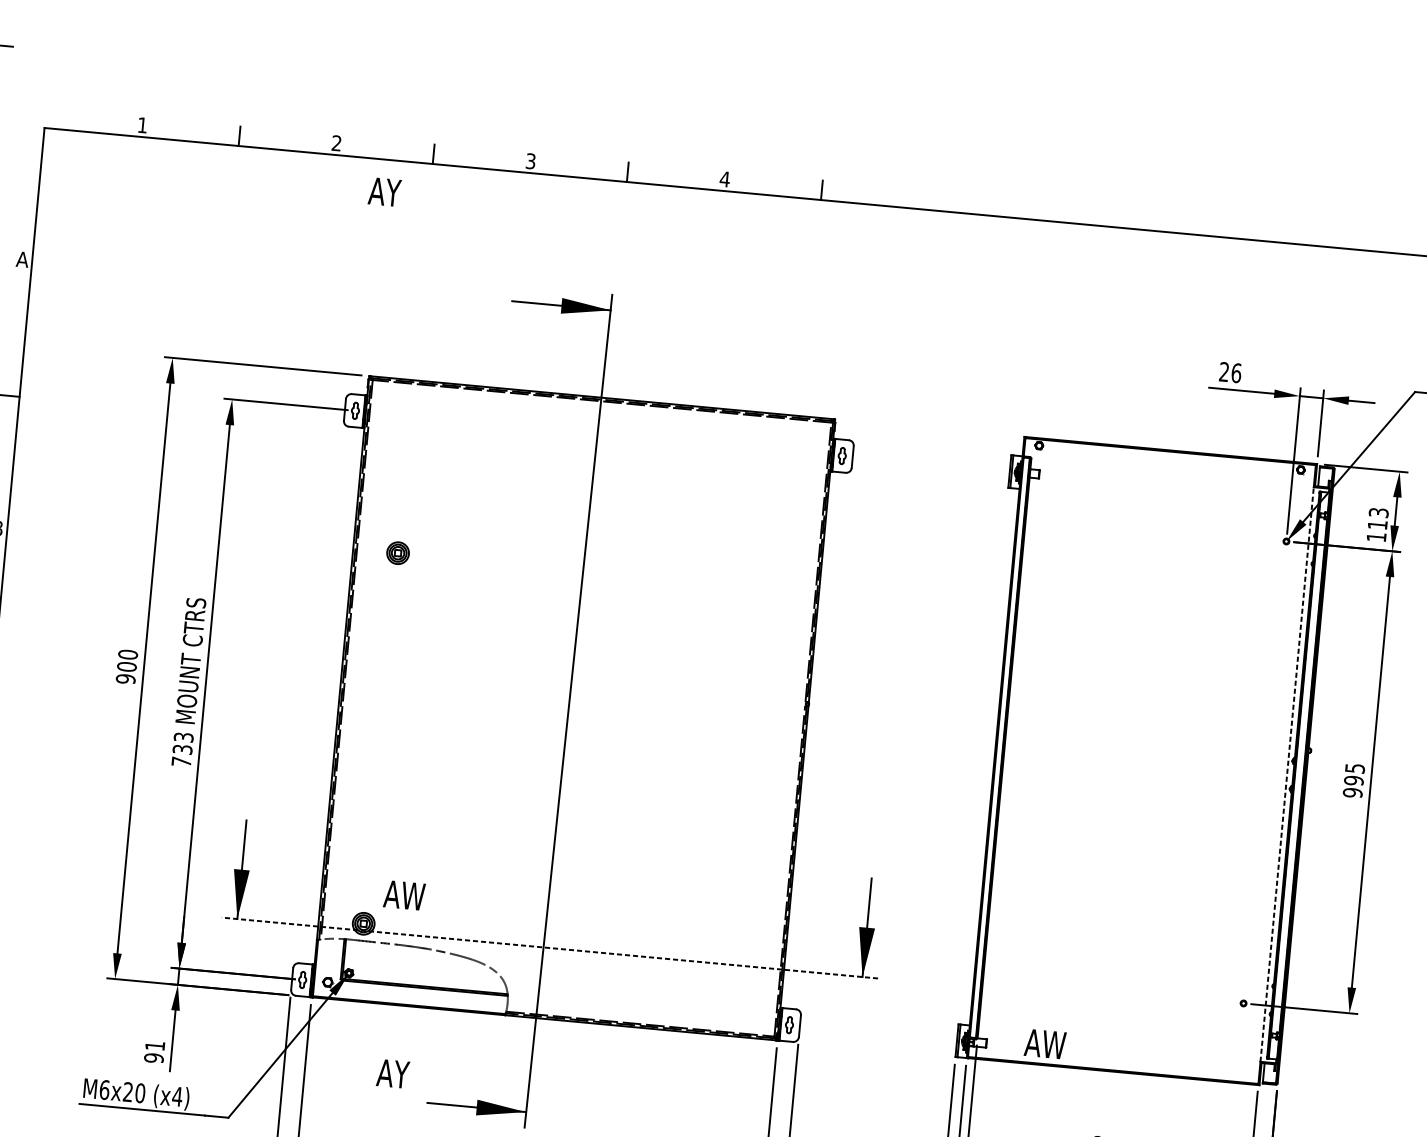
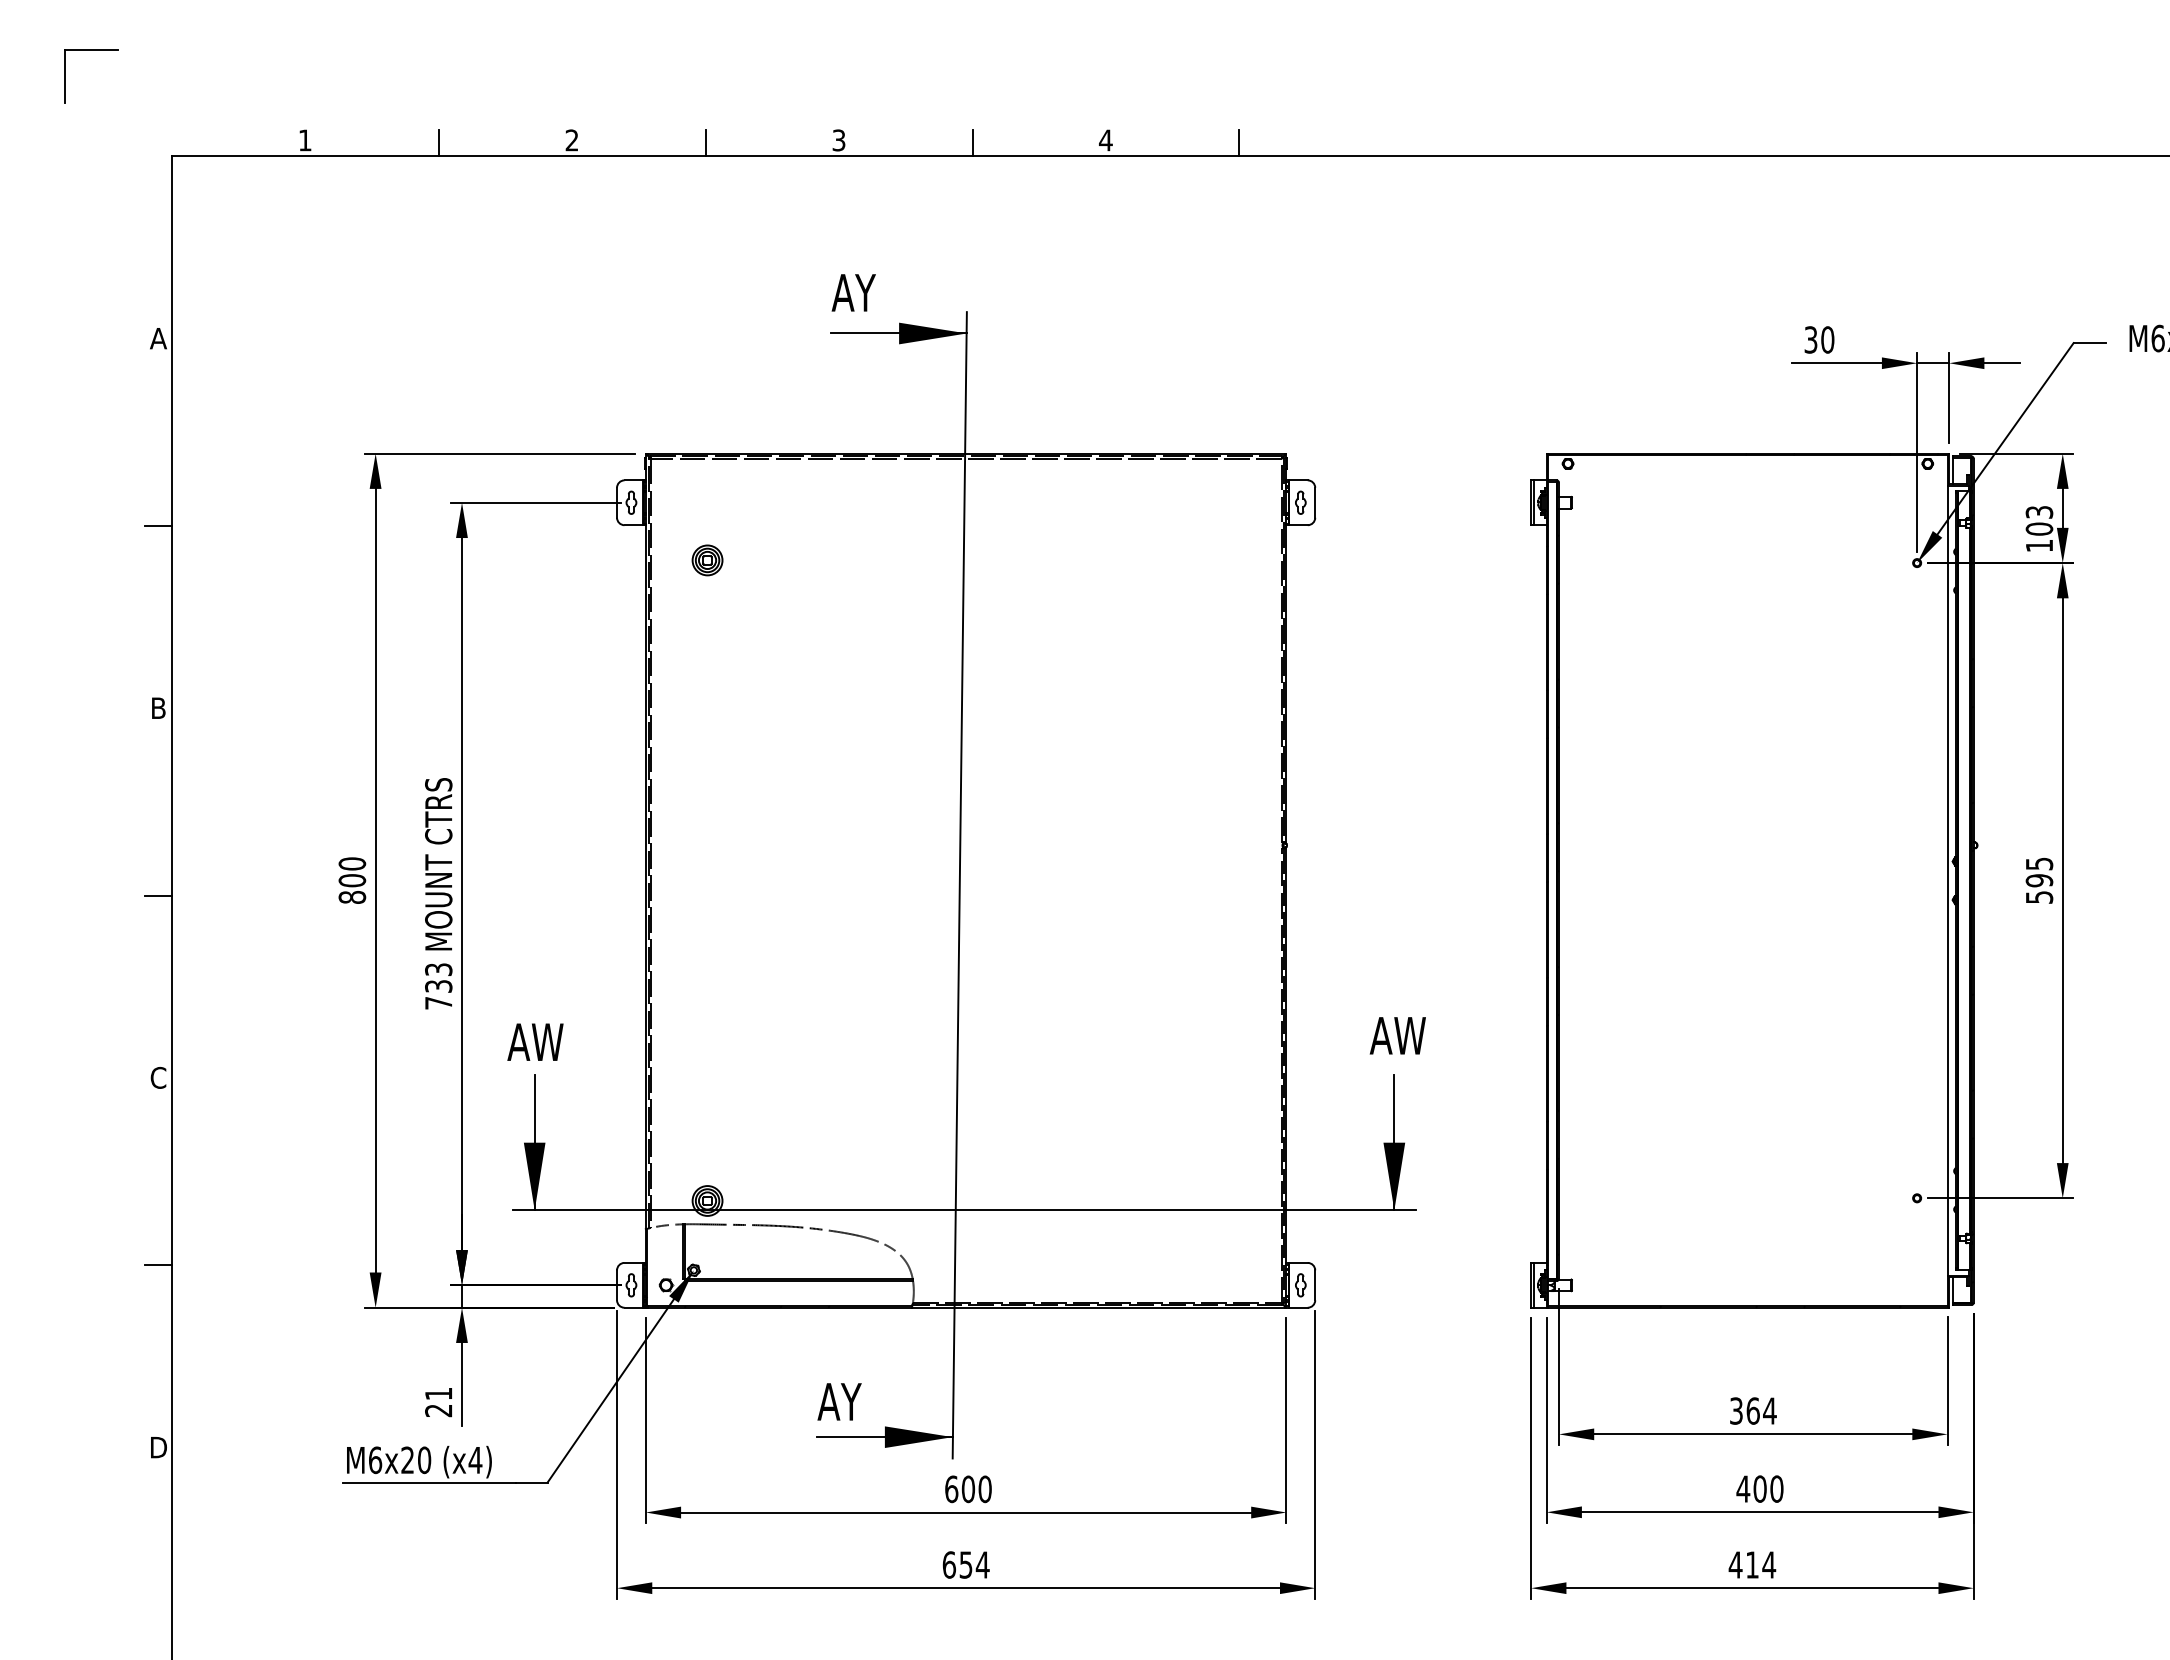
text: (384, 191) -> (853, 292), moved
text: (1230, 372) -> (1819, 339), 26 -> 30
text: (1377, 524) -> (2039, 528), 113 -> 103
part: (398, 553) -> (707, 560), moved
text: (125, 679) -> (352, 897), 900 -> 800
line: (1287, 774) -> (1947, 880), dashed -> solid
text: (1352, 792) -> (2038, 897), 995 -> 595
text: (404, 894) -> (535, 1041), moved
line: (549, 948) -> (964, 1210), dashed -> solid
text: (1044, 1043) -> (1397, 1035), moved
text: (153, 1058) -> (438, 1410), 91 -> 21
text: (393, 1073) -> (839, 1401), moved

